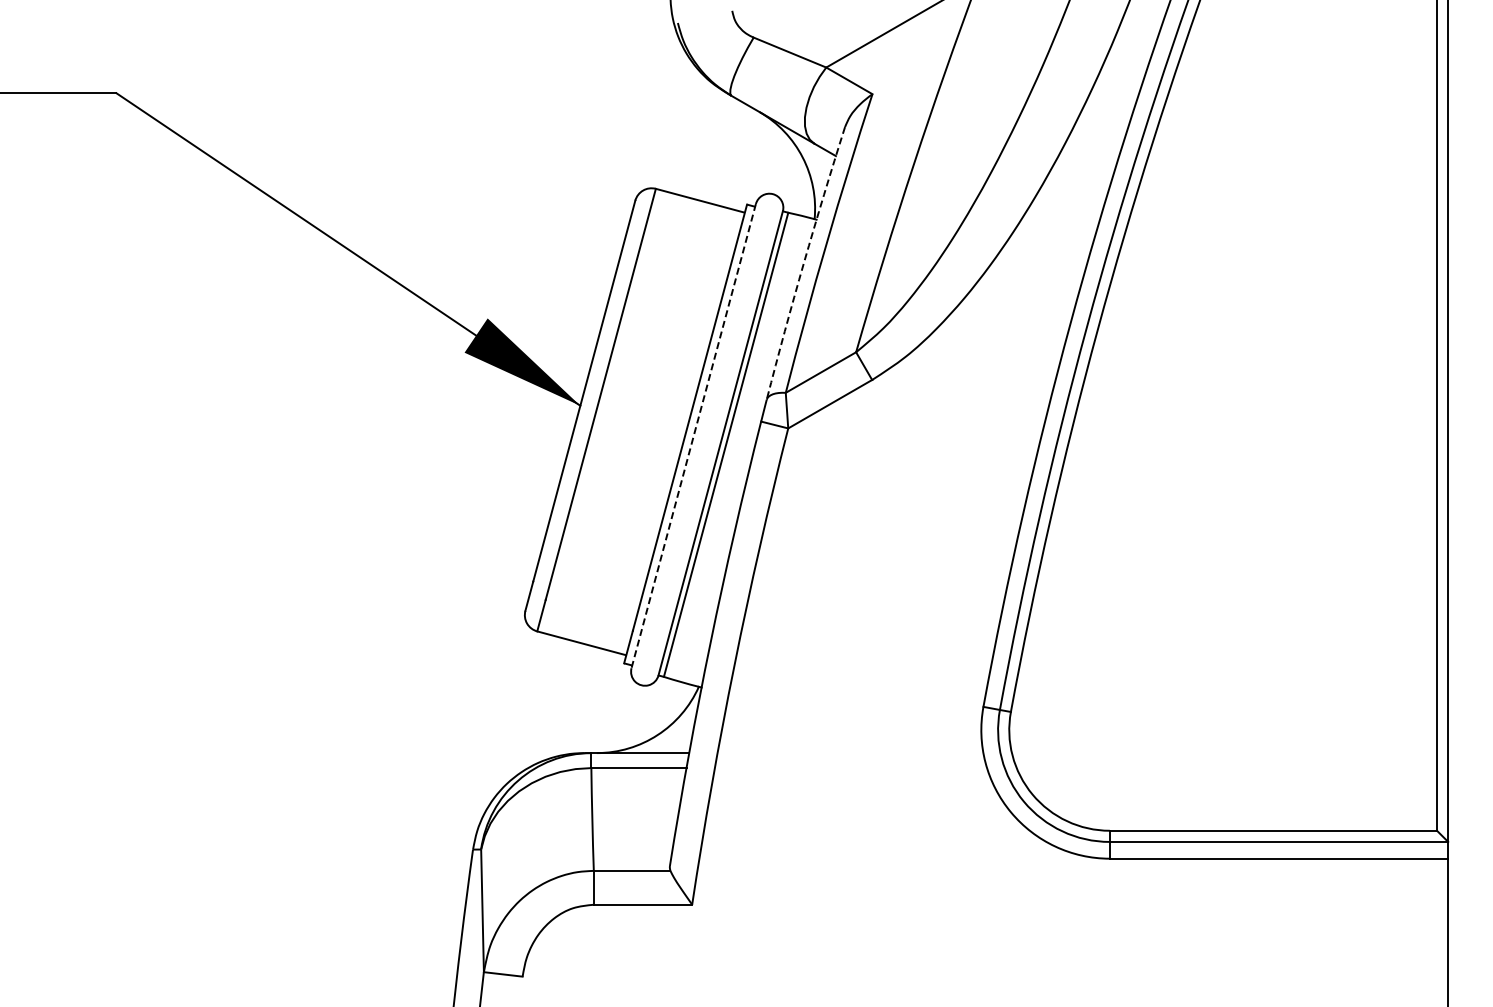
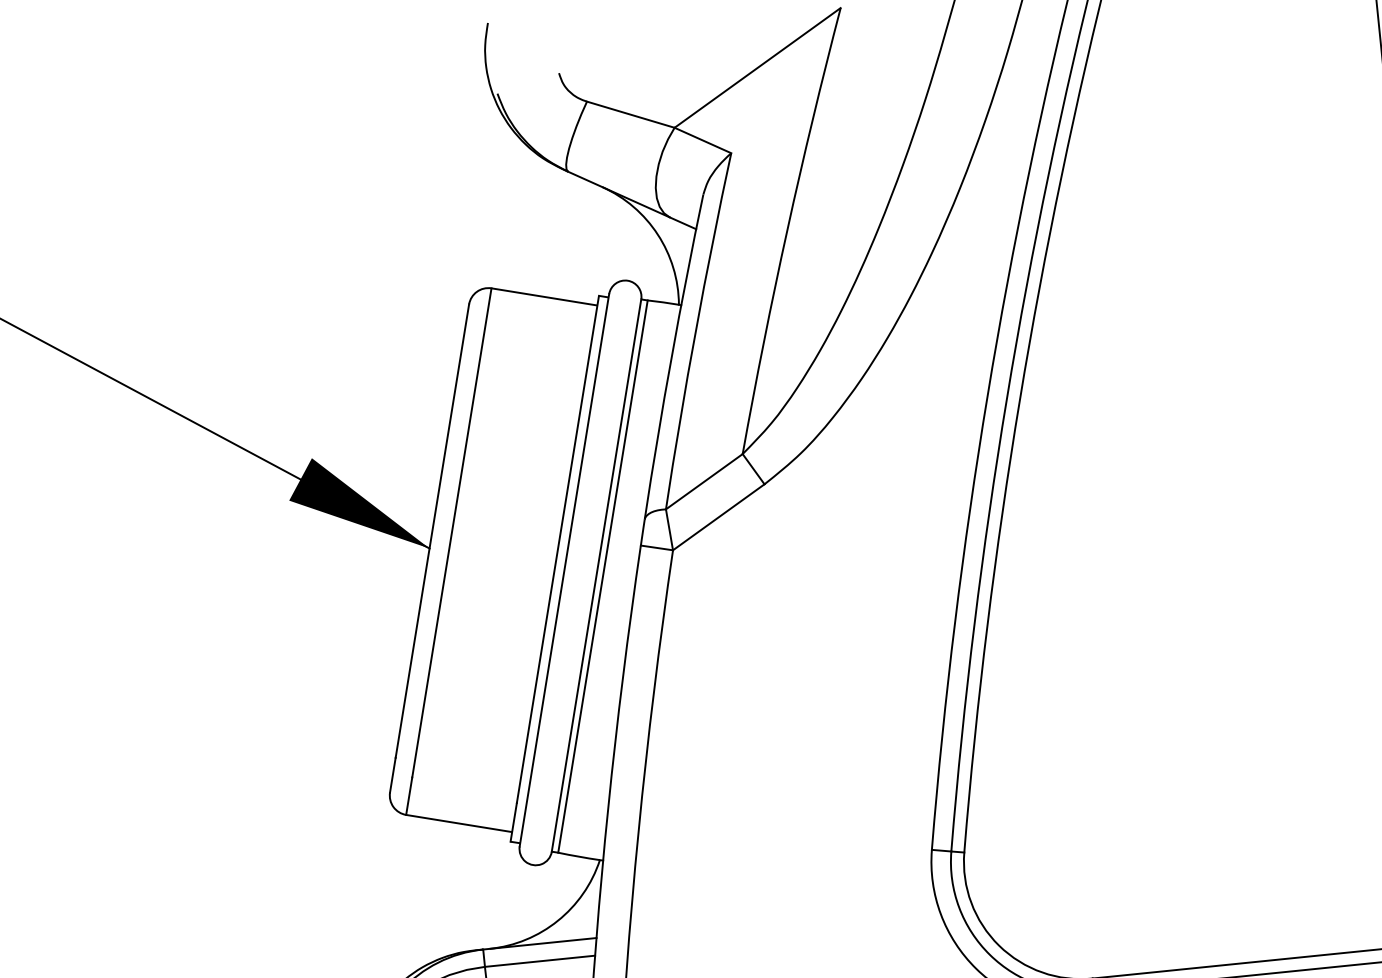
arc: (803, 262) -> (671, 356), dashed -> solid
line: (693, 436) -> (564, 570), dashed -> solid

